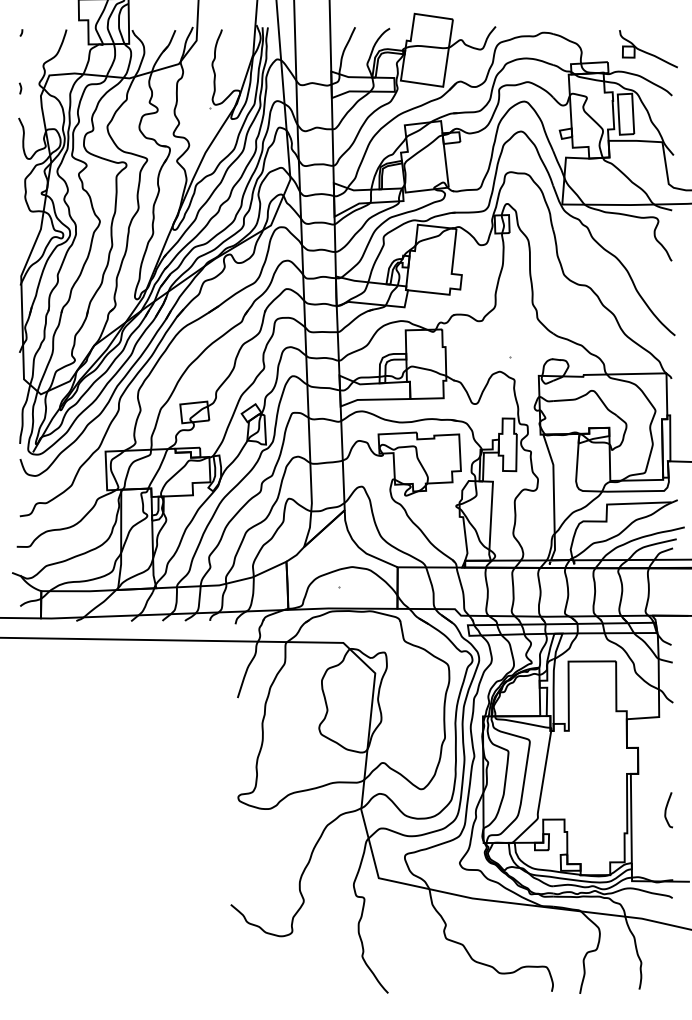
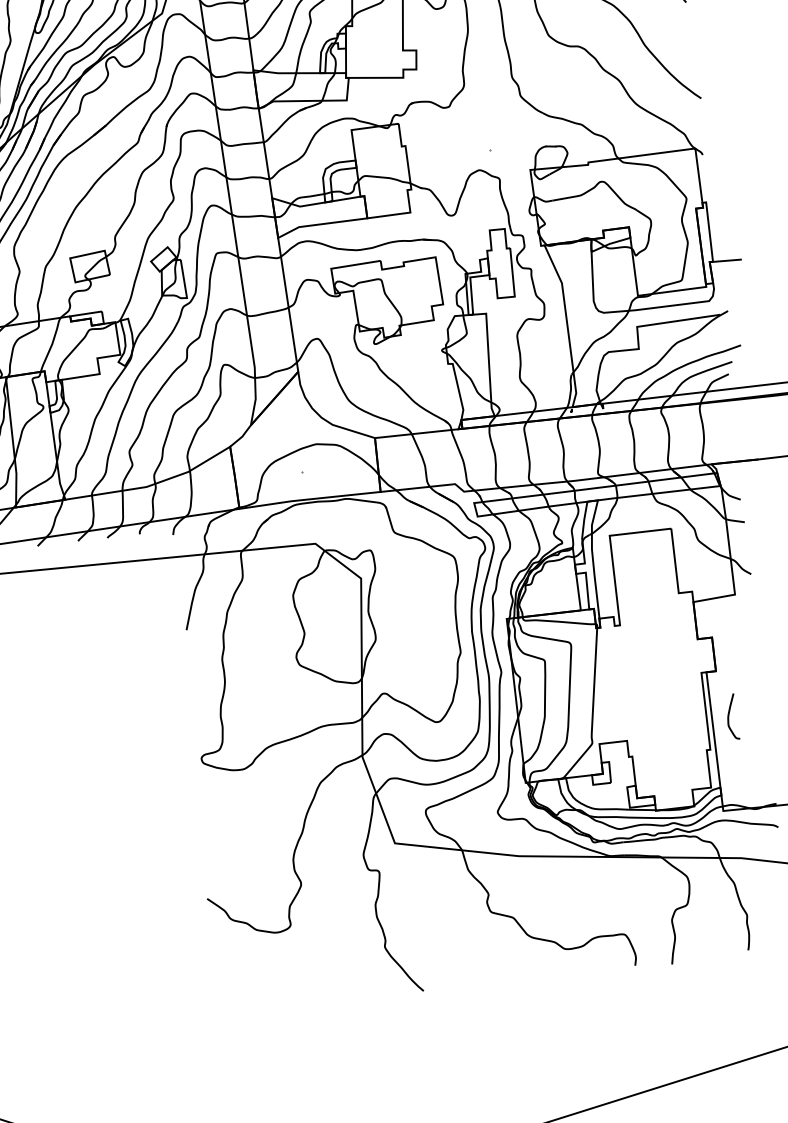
curve: (666, 810) -> (729, 717), moved

